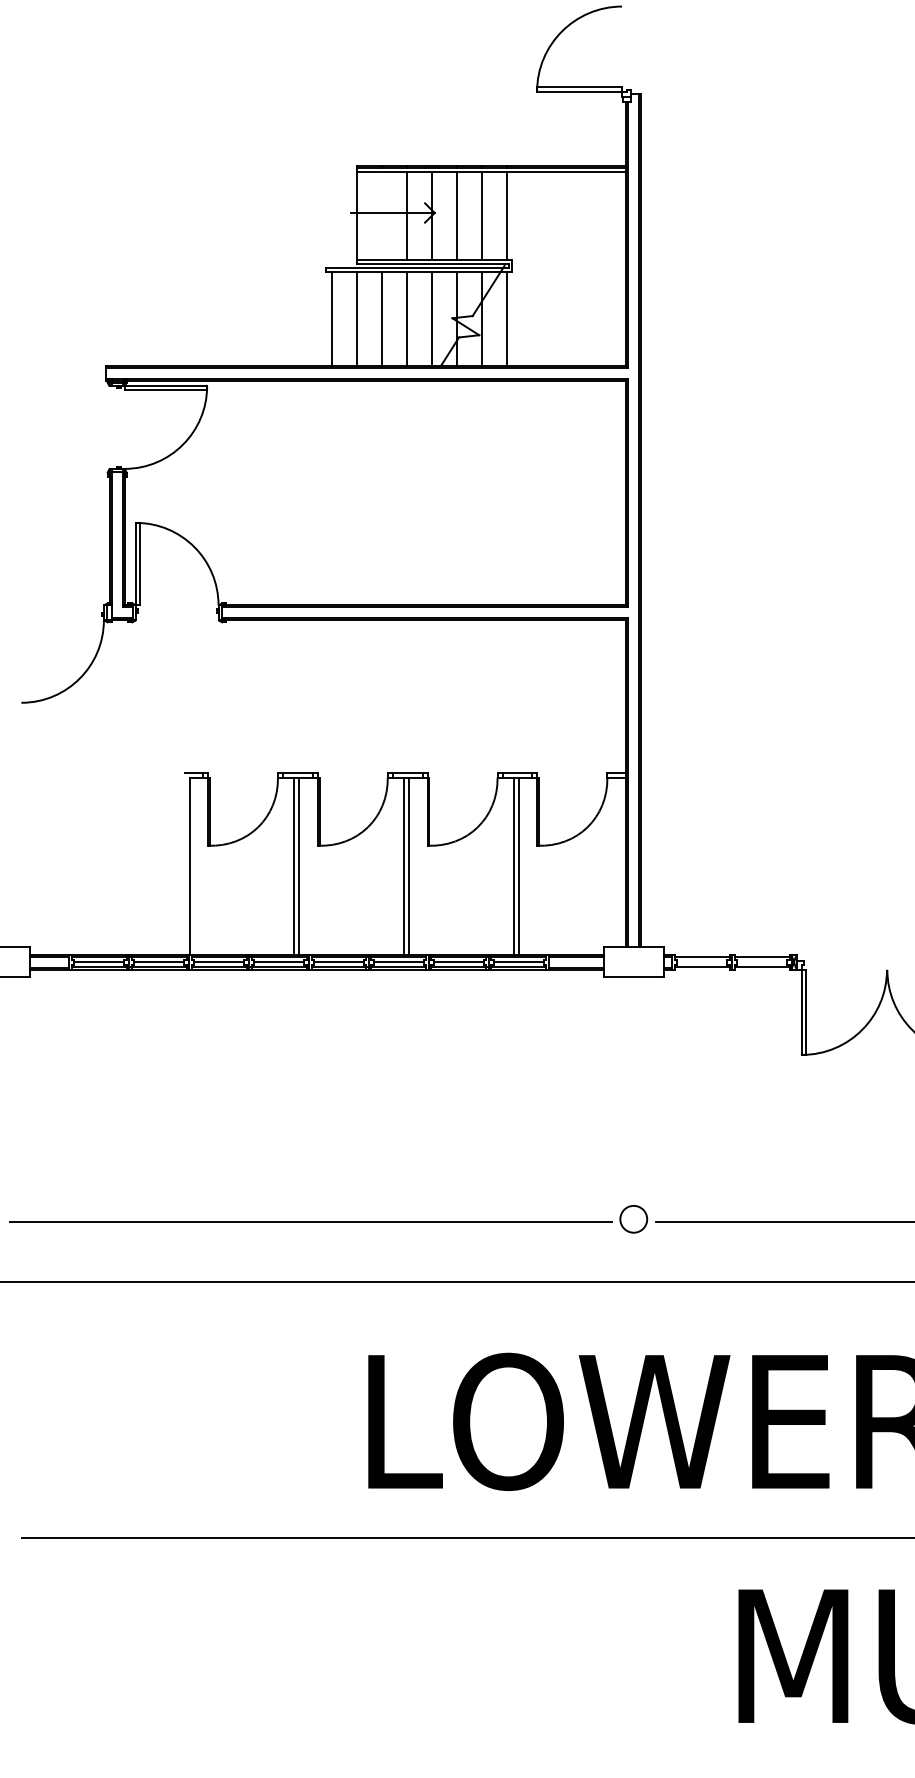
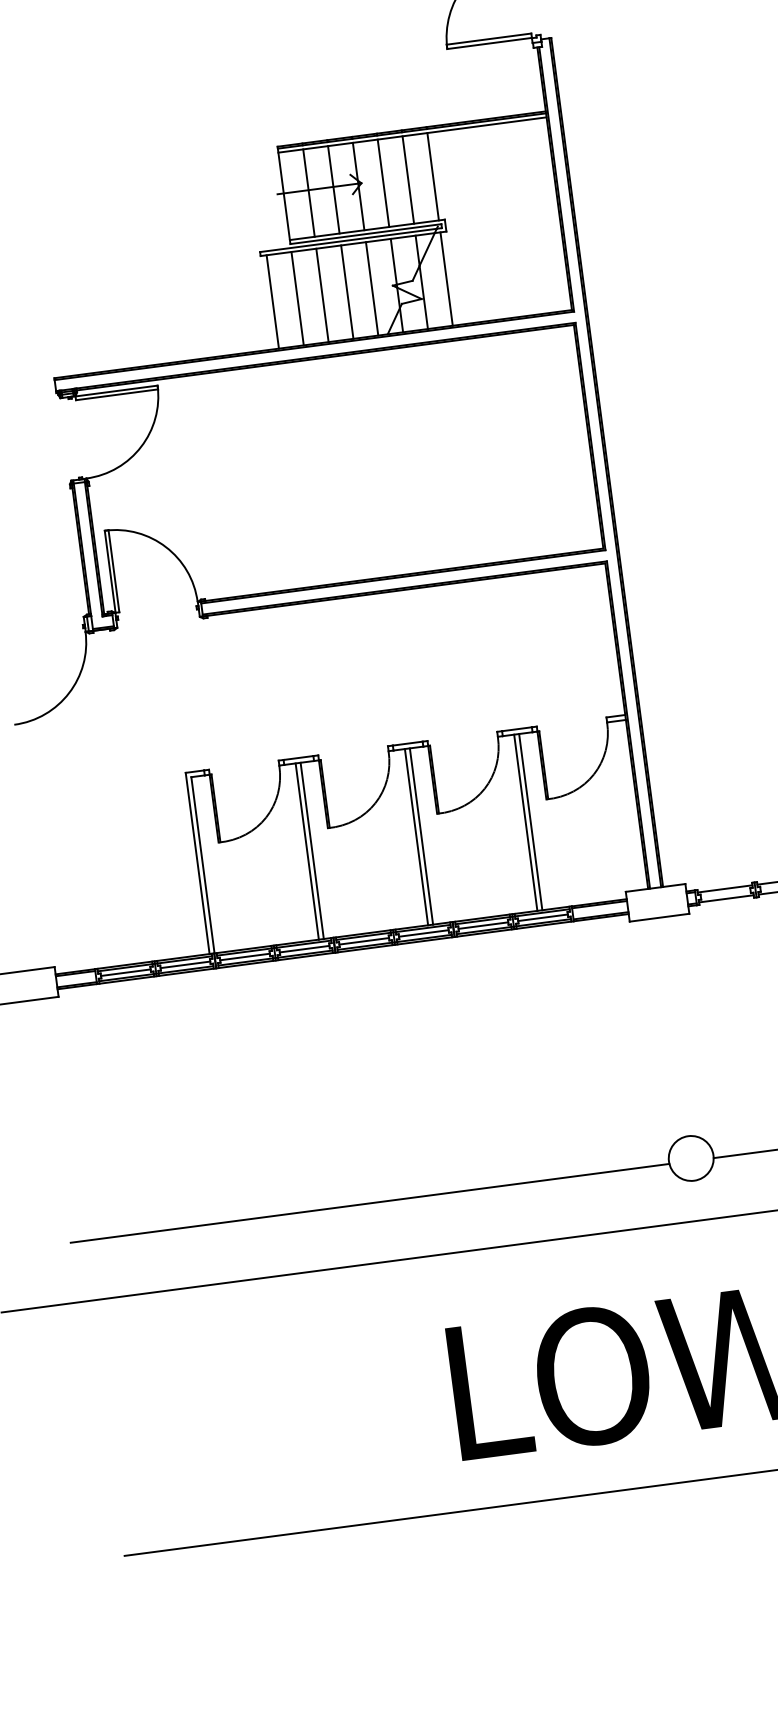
line: (381, 215) -> (308, 192), added
line: (184, 863) -> (197, 863), added
circle: (633, 1218) -> (690, 1157), size x1.67

